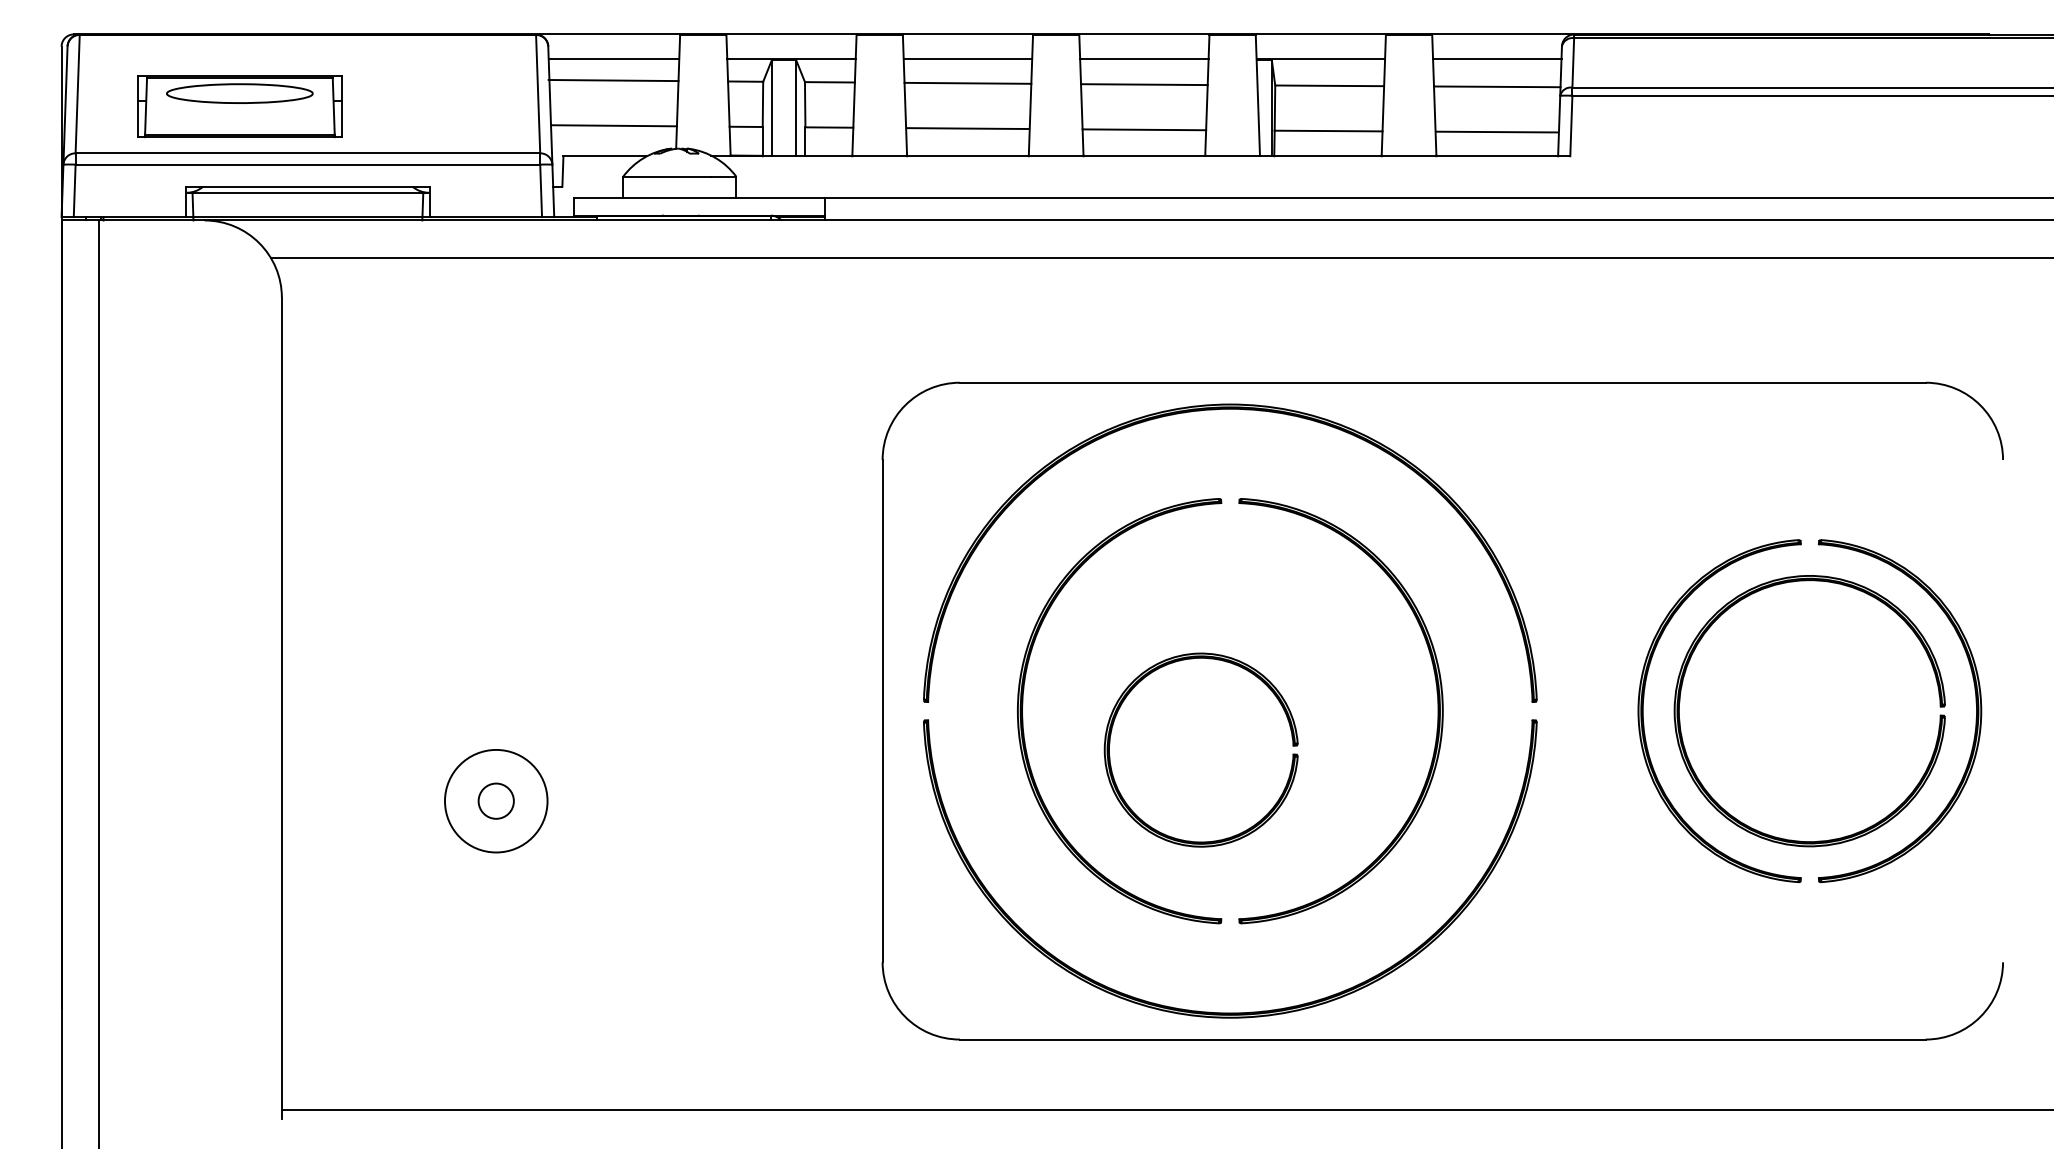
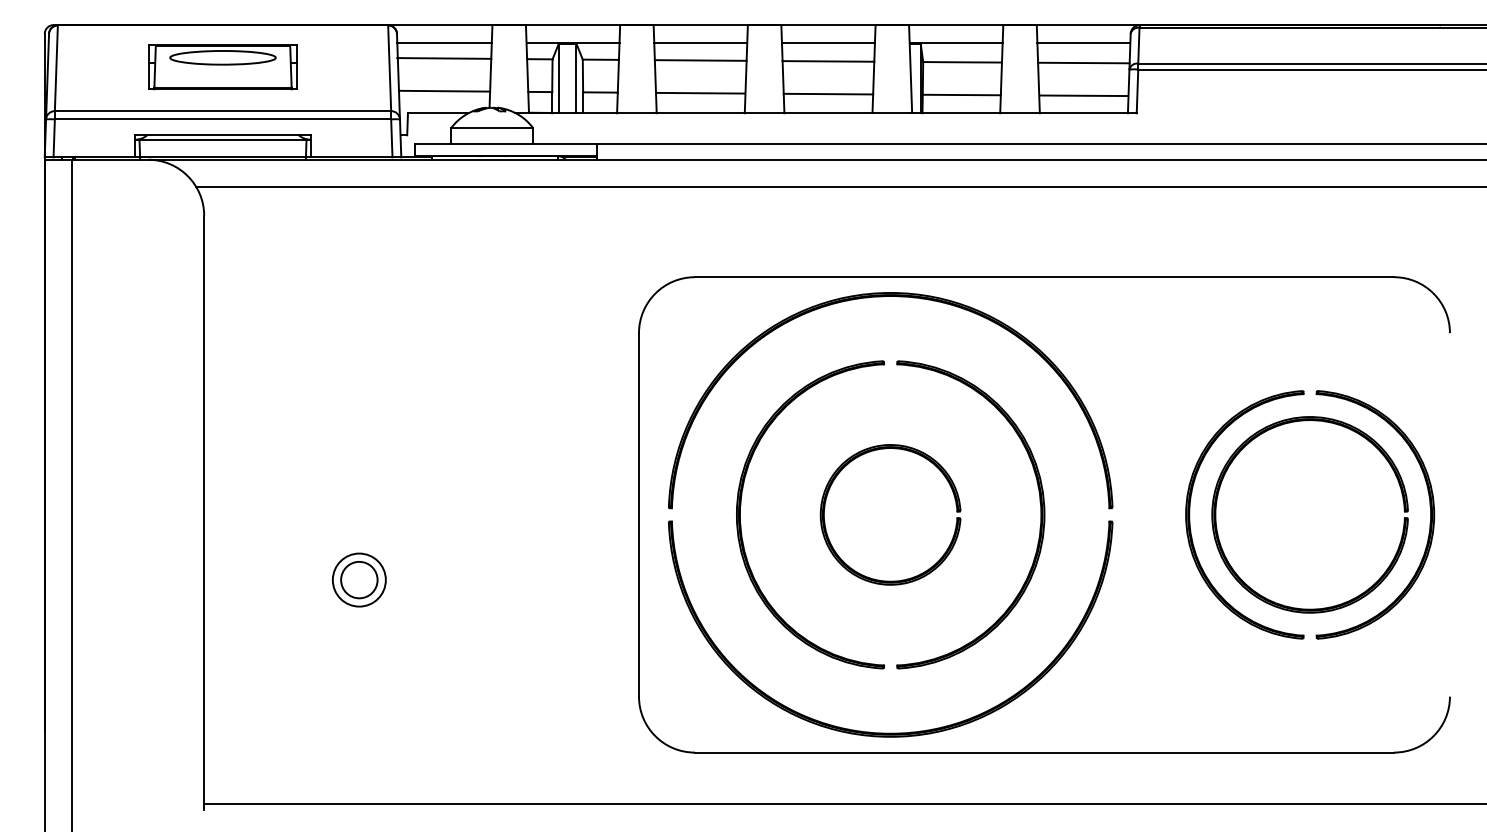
part: (239, 106) -> (222, 67), moved
part: (1121, 706) -> (832, 483), moved
circle: (495, 800) -> (358, 579), size x0.71
circle: (496, 801) -> (359, 580), size x1.43

